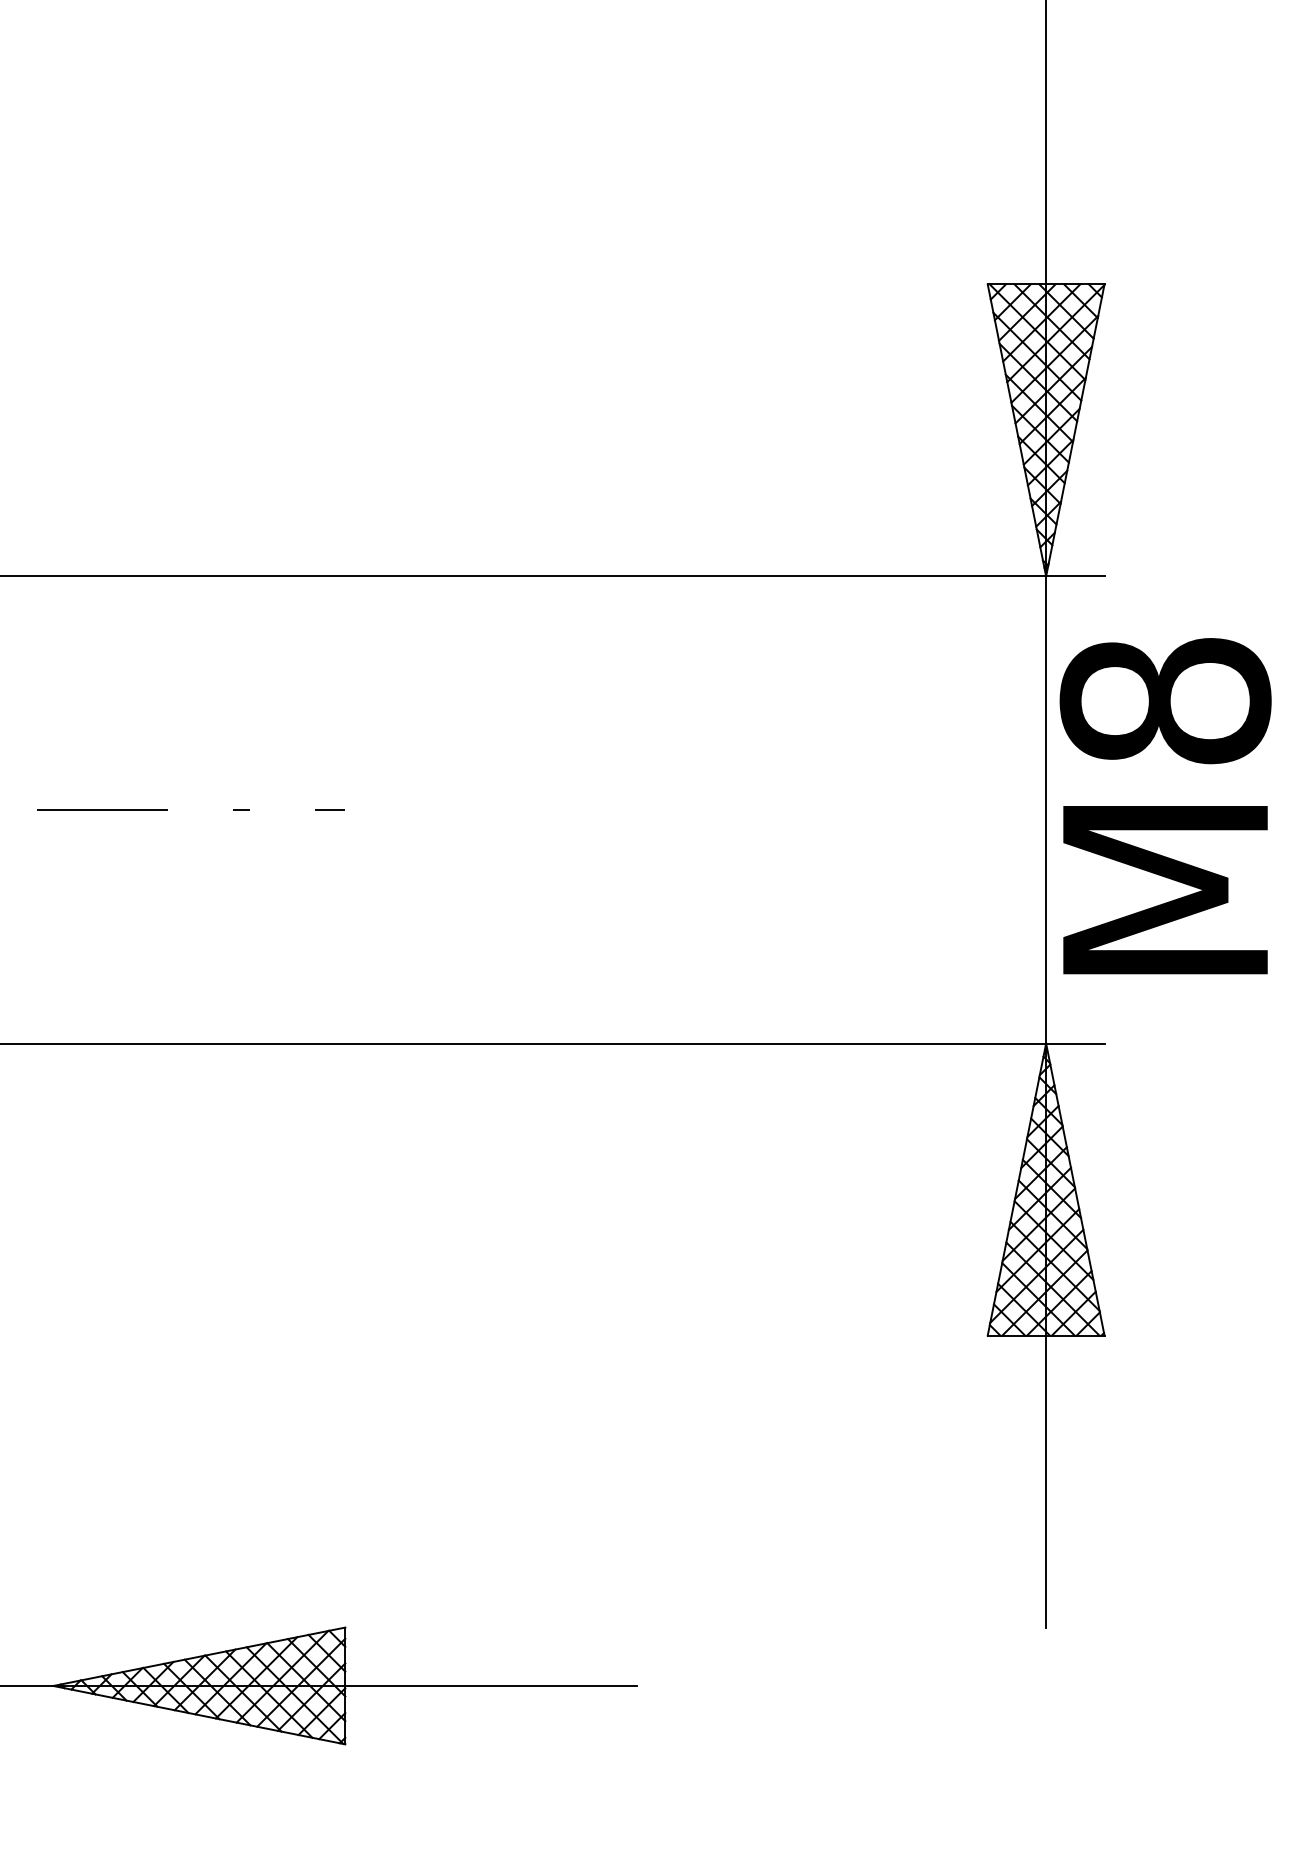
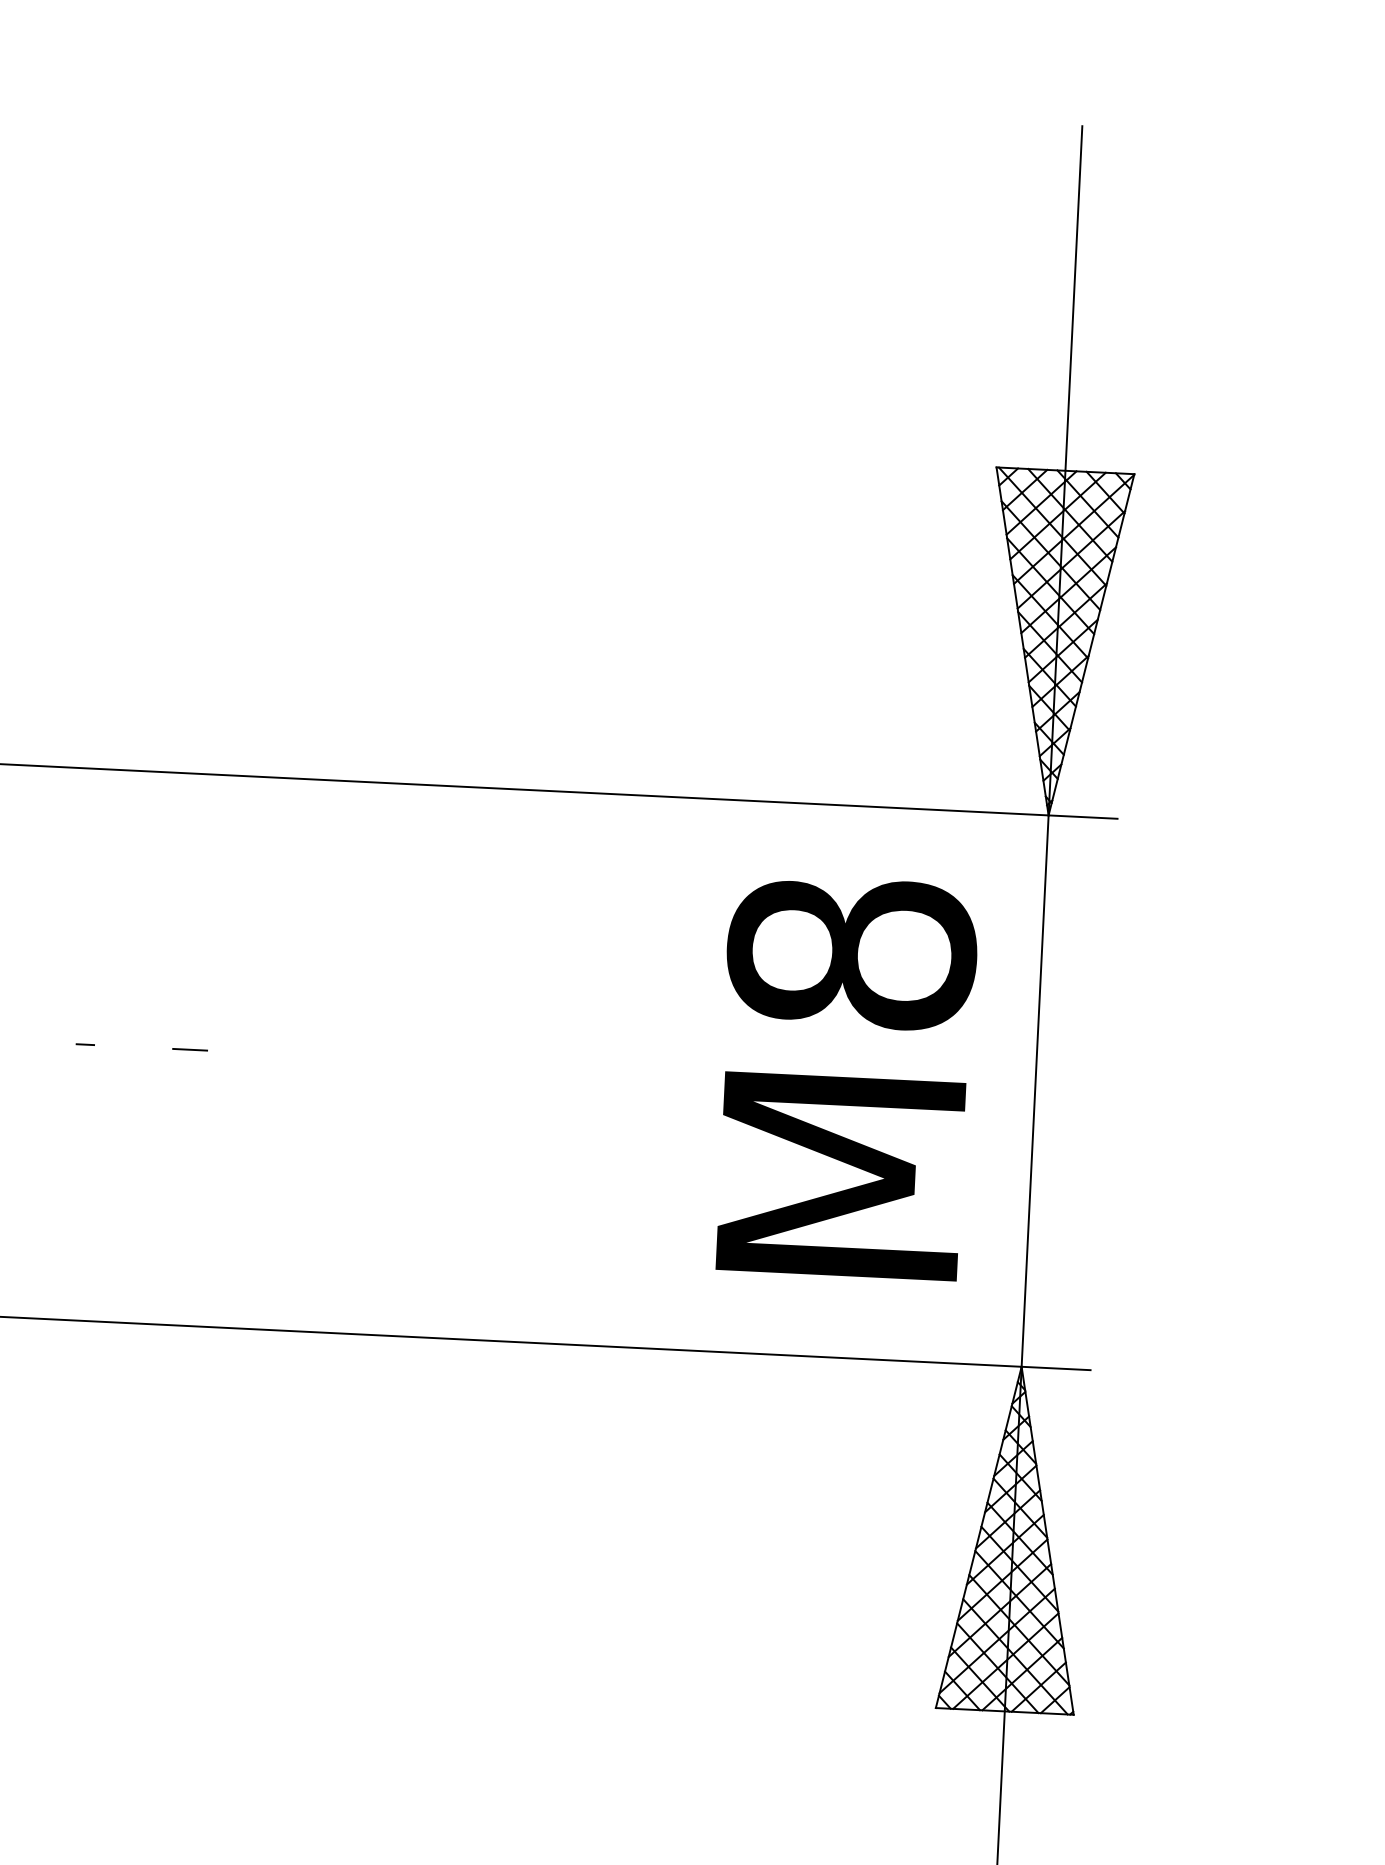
text: (1165, 806) -> (845, 1077), moved

